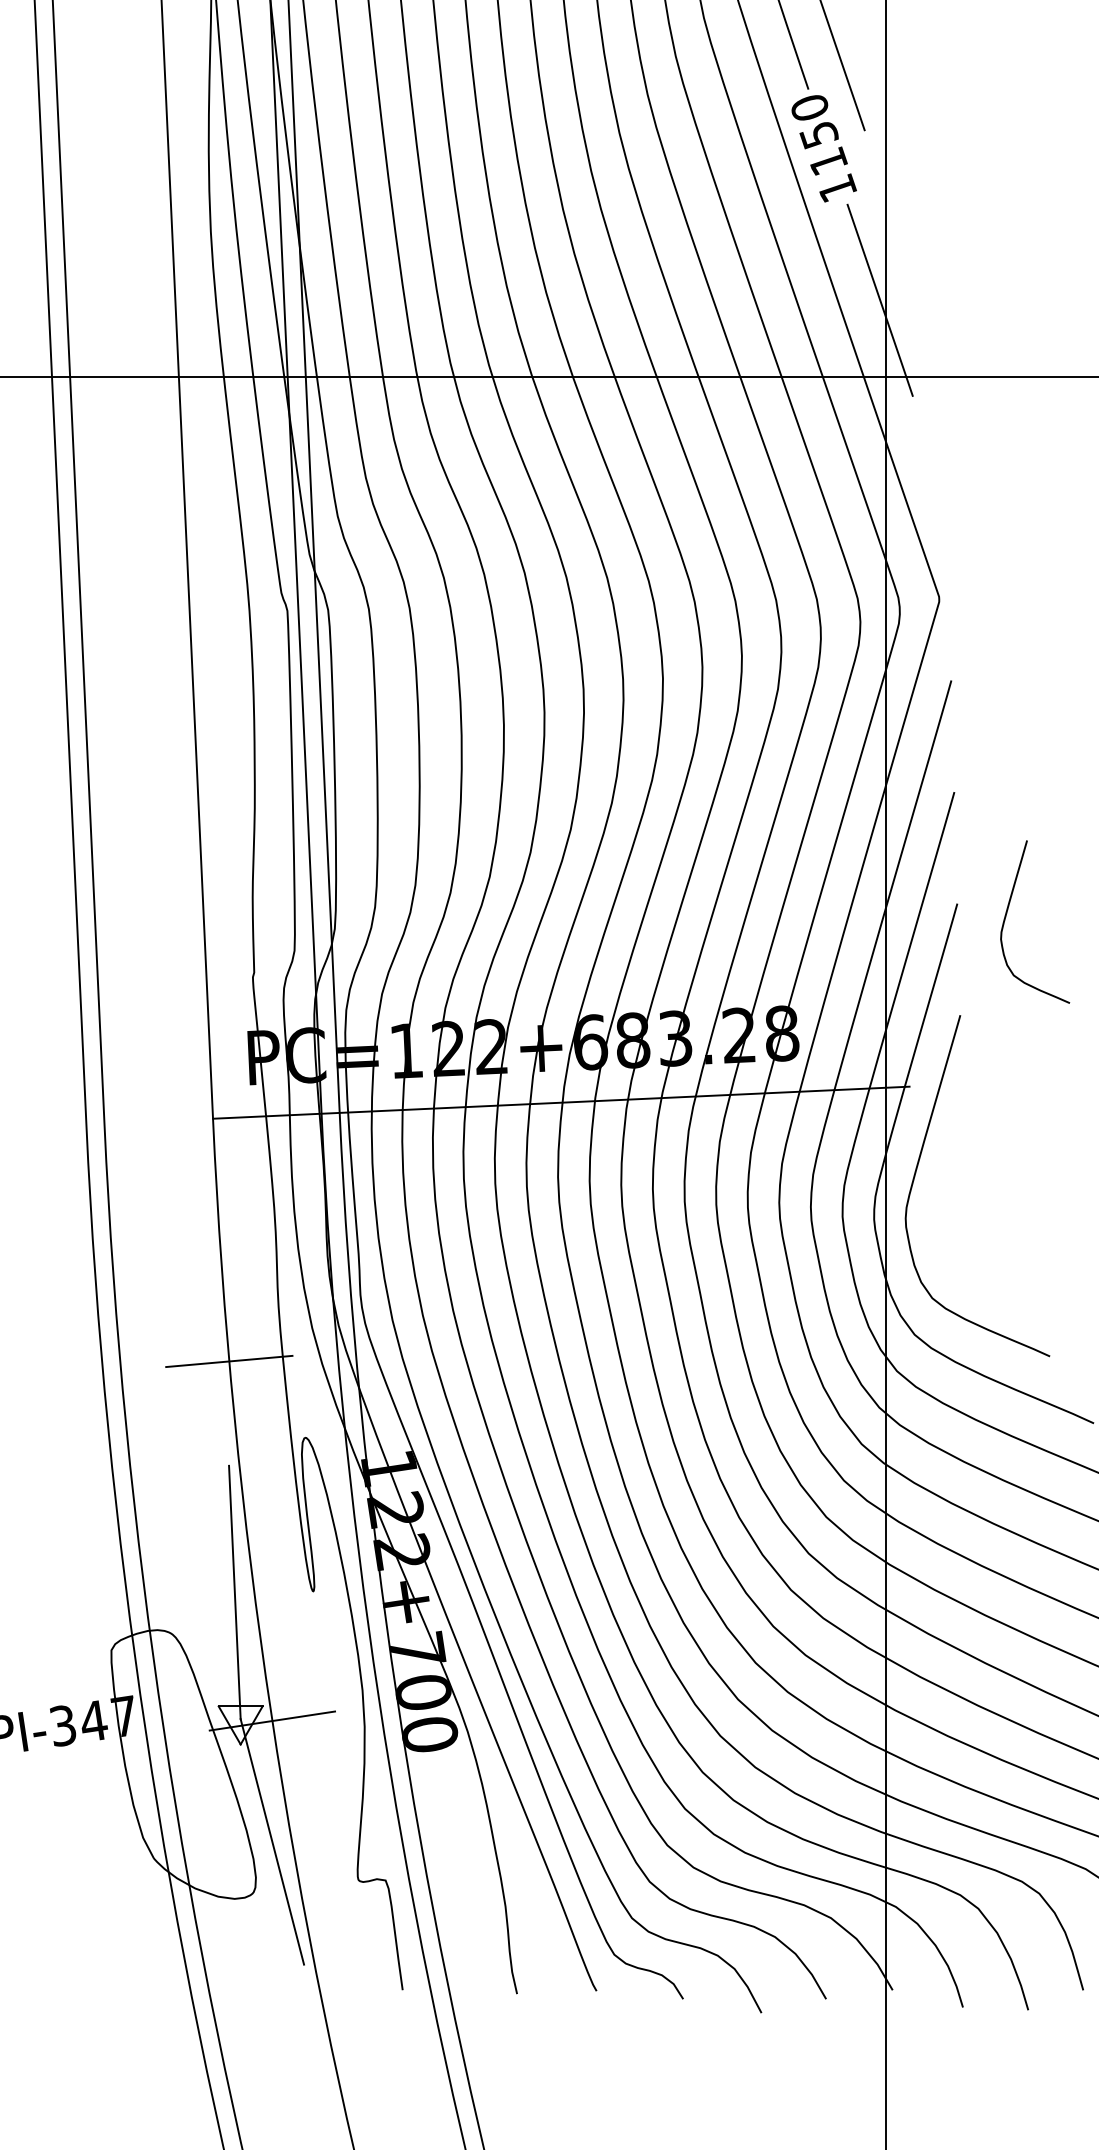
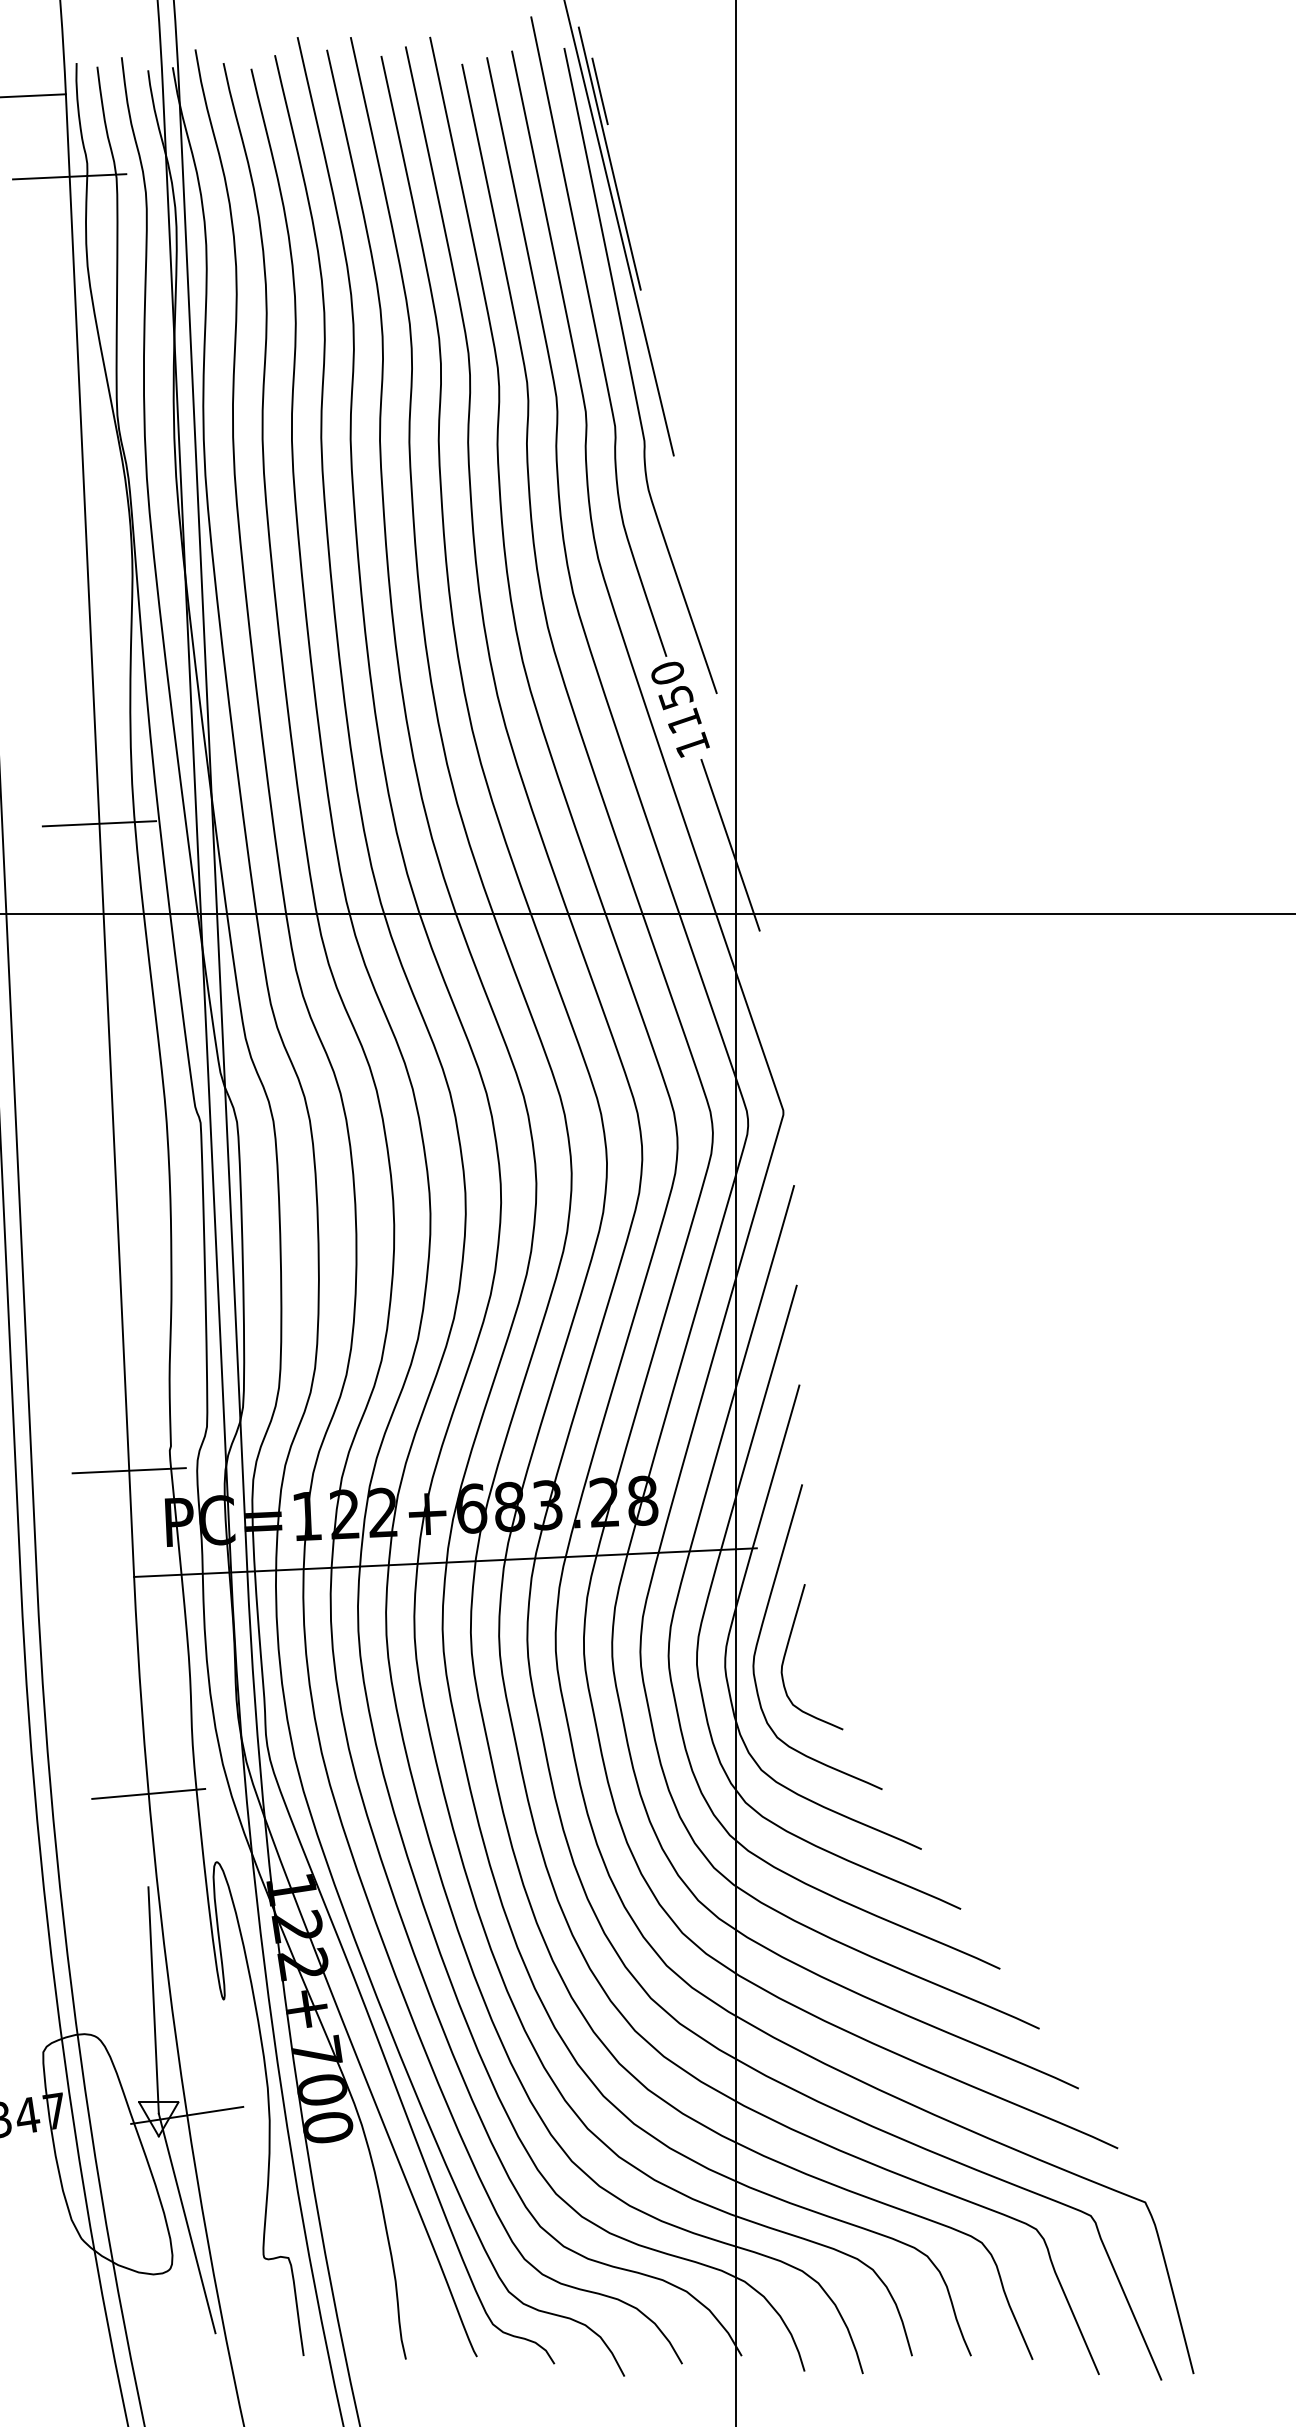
line: (174, 276) -> (99, 823), added
curve: (1007, 913) -> (787, 1649), moved
line: (206, 999) -> (128, 1470), added

